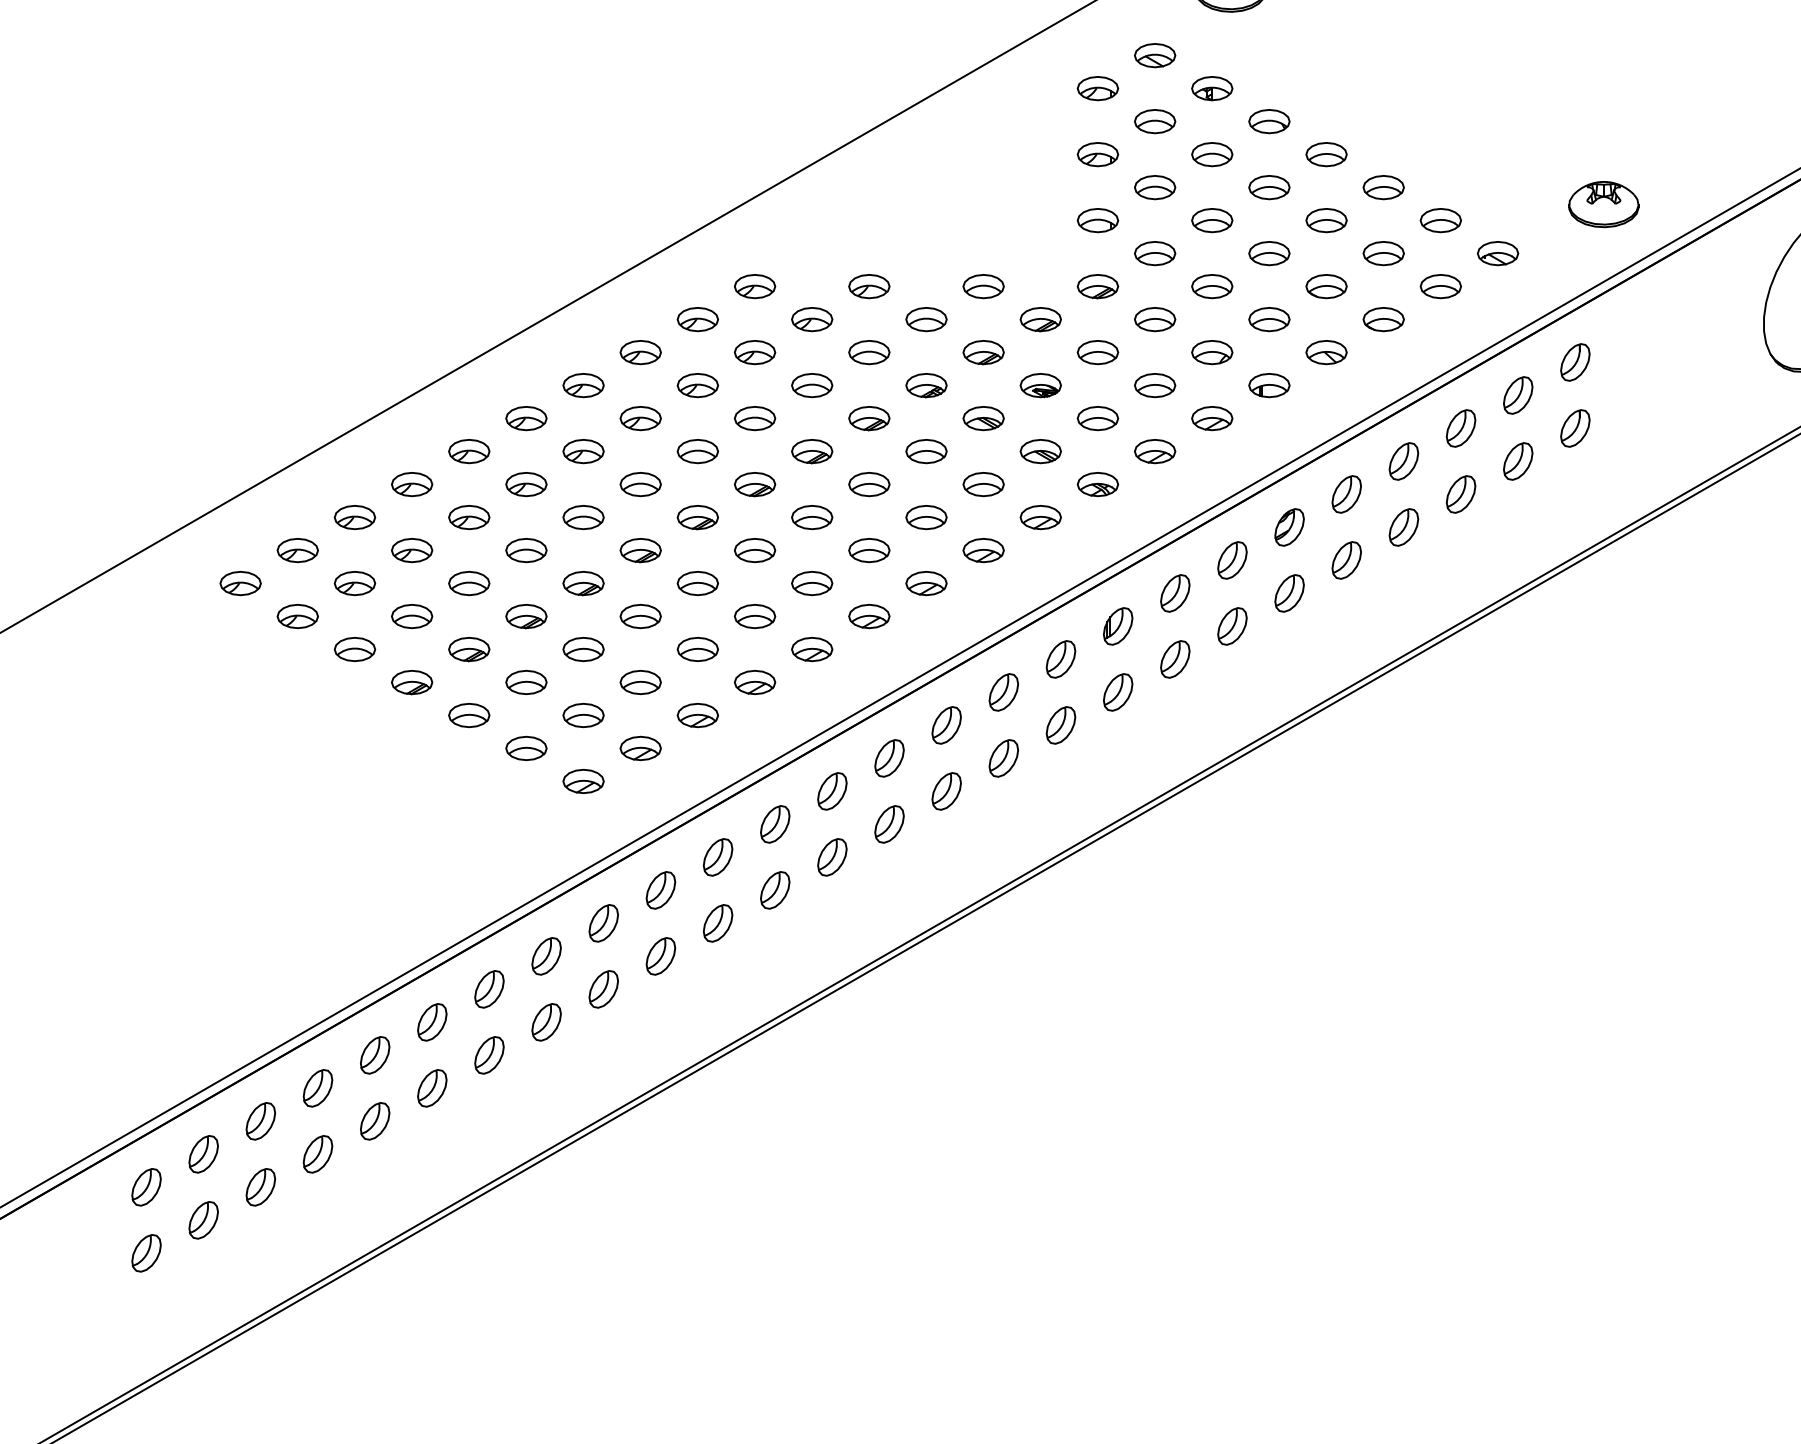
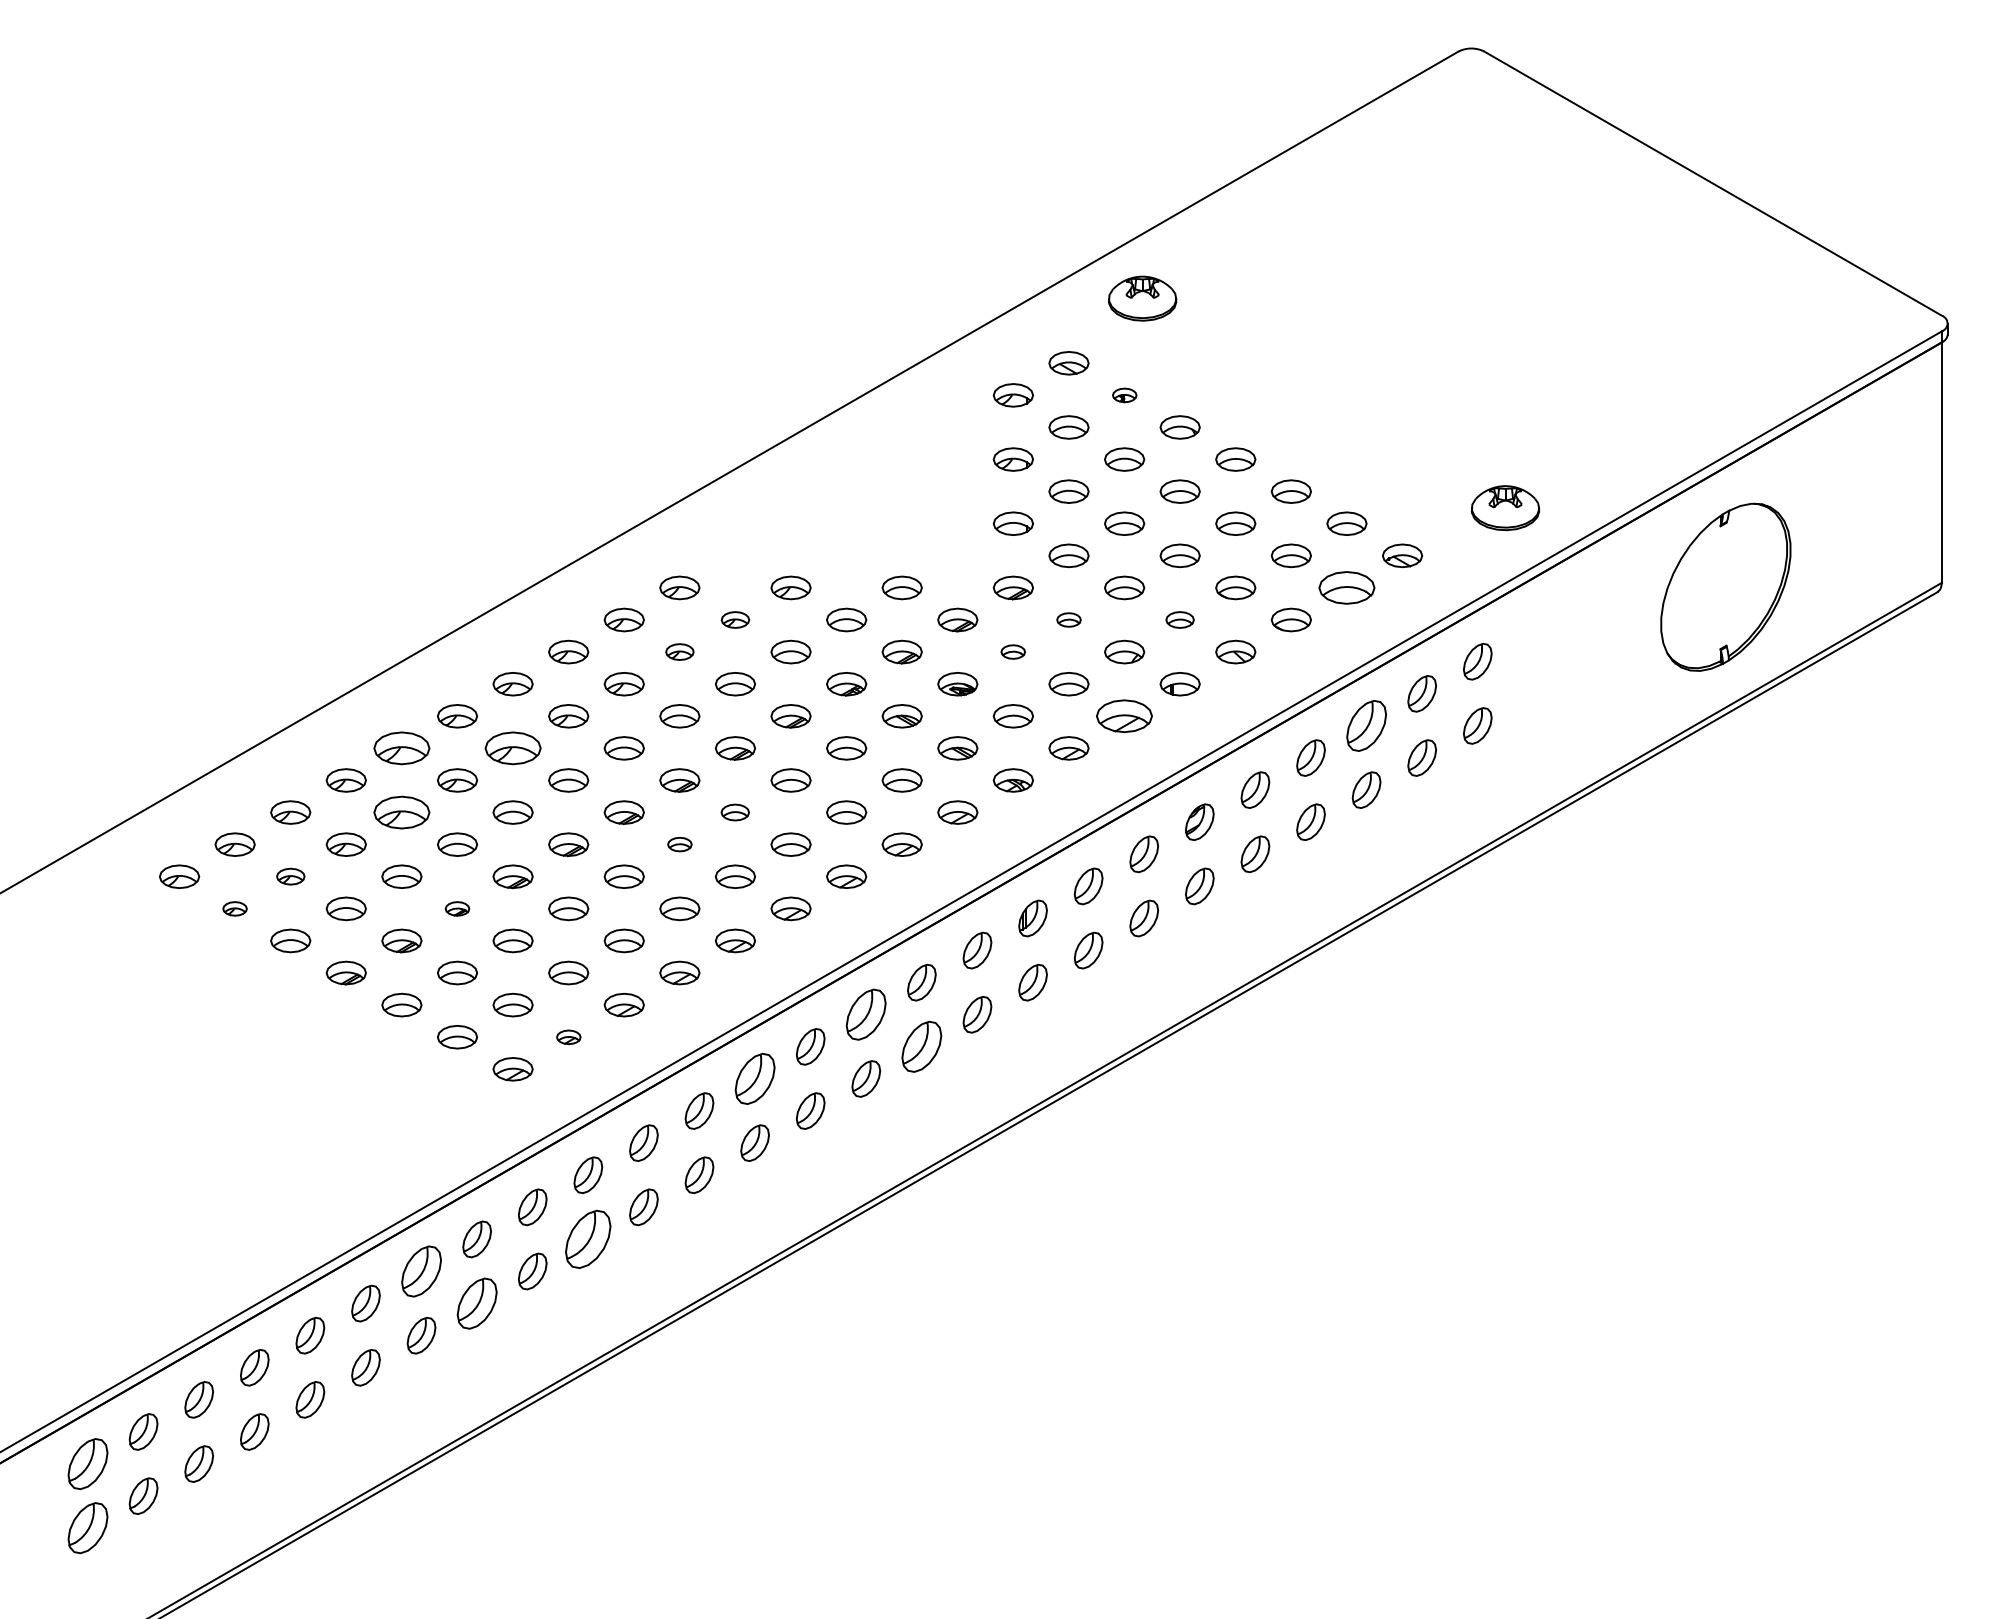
part: (1212, 88) -> (1124, 395), size x0.6
part: (1440, 286) -> (1346, 587), size x1.4
part: (812, 319) -> (735, 619), size x0.7
part: (1154, 319) -> (1068, 619), size x0.6
part: (1268, 319) -> (1179, 619), size x0.7
part: (754, 351) -> (679, 651), size x0.7
part: (1097, 351) -> (1012, 651), size x0.6
part: (1212, 418) -> (1124, 716), size x1.4
part: (1460, 428) -> (1366, 725), size x1.4
part: (468, 451) -> (401, 748), size x1.4
part: (582, 451) -> (512, 748), size x1.4
part: (468, 517) -> (401, 812), size x1.4
part: (811, 517) -> (734, 812), size x0.7
part: (754, 550) -> (679, 844), size x0.6
part: (354, 583) -> (290, 876), size x0.7
part: (297, 616) -> (234, 908), size x0.6
part: (526, 616) -> (457, 908), size x0.6
part: (946, 725) -> (866, 1014), size x1.4
part: (640, 748) -> (568, 1037), size x0.6
part: (1003, 758) -> (921, 1046), size x1.4
part: (831, 790) -> (754, 1078), size x1.4
part: (661, 956) -> (588, 1239), size x1.6
part: (489, 989) -> (421, 1271), size x1.4
part: (545, 1022) -> (476, 1303), size x1.4
part: (146, 1186) -> (87, 1463), size x1.4
part: (146, 1253) -> (87, 1528), size x1.4

